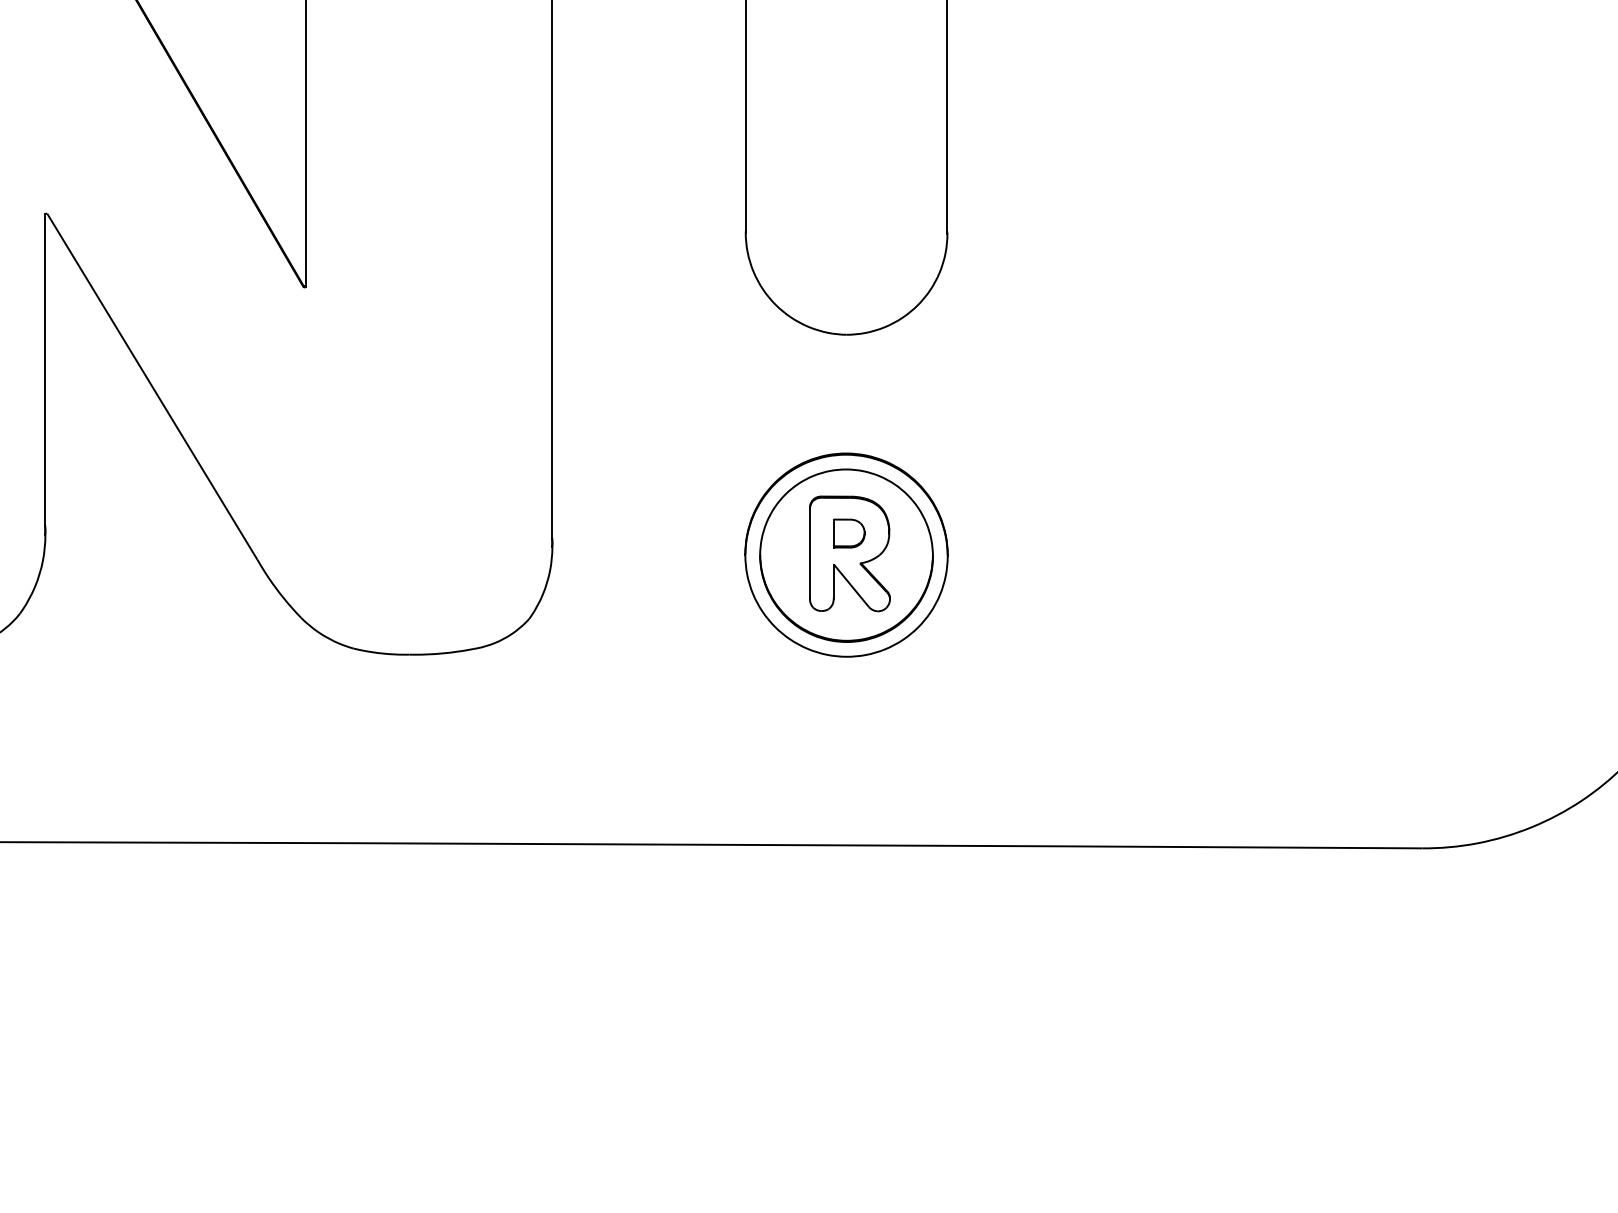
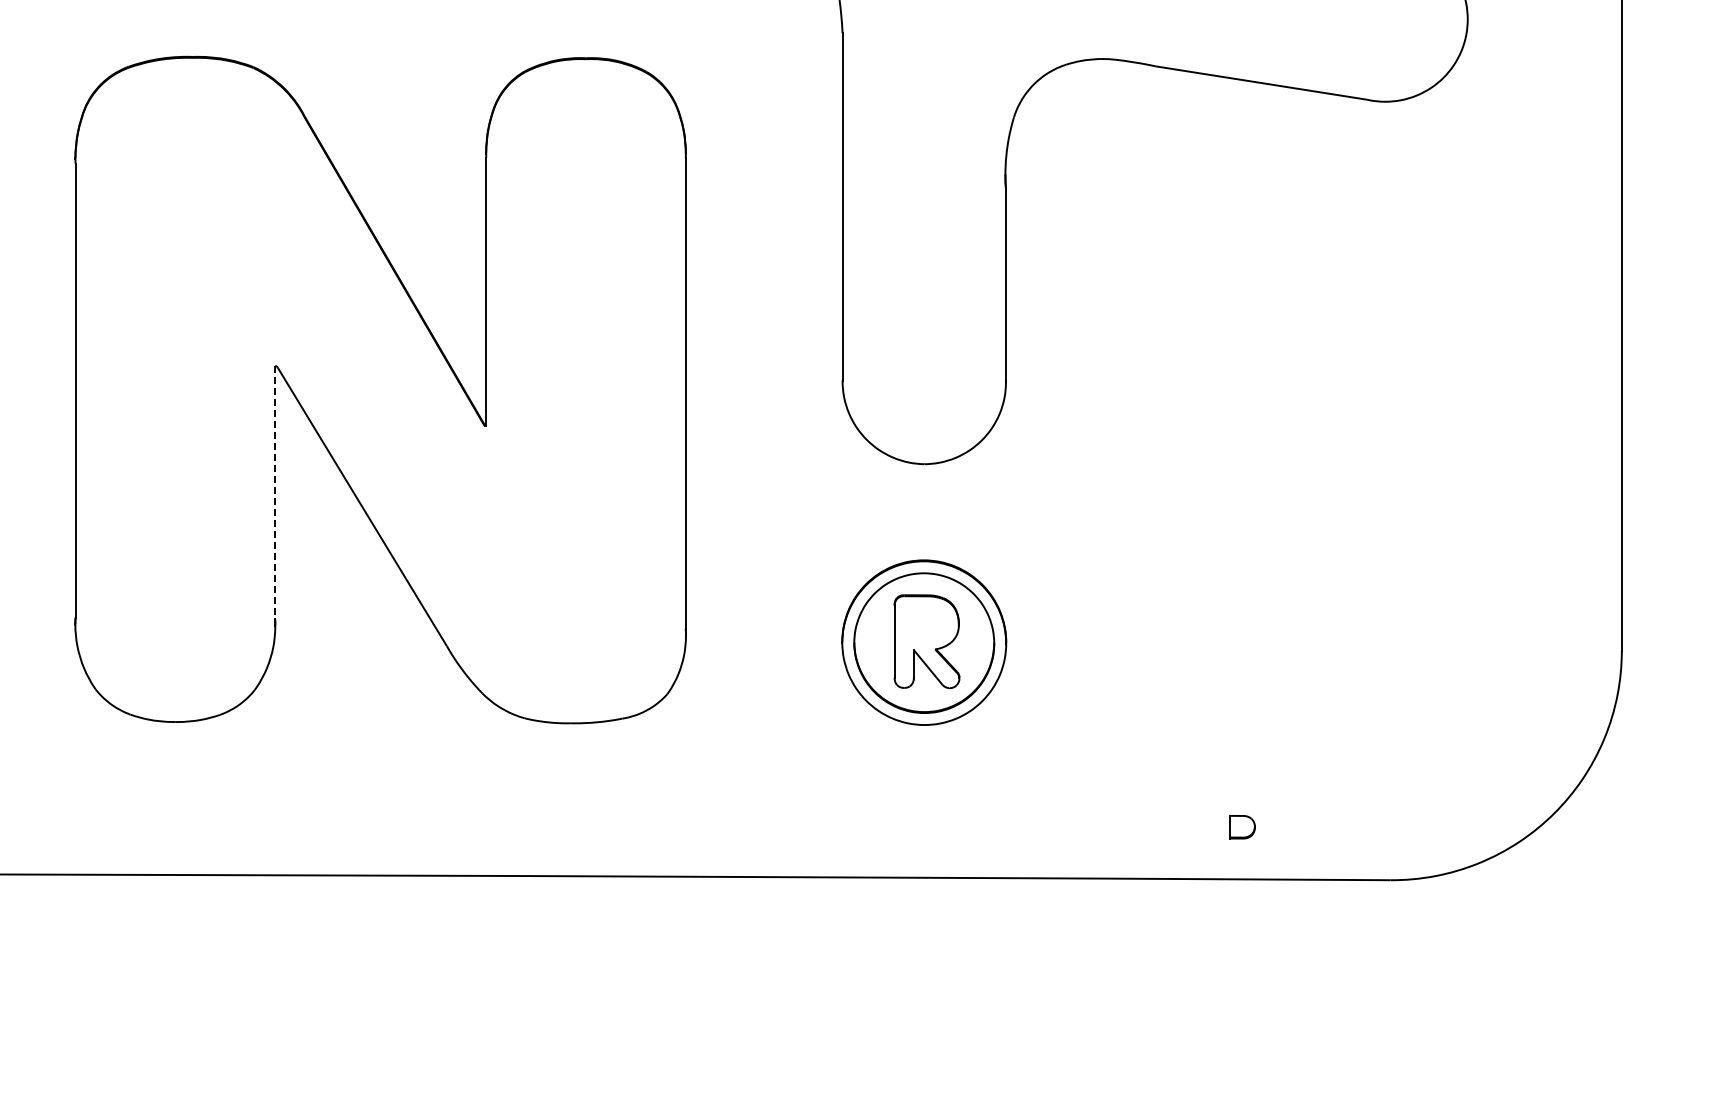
line: (45, 370) -> (275, 493), solid -> dashed
part: (849, 533) -> (1242, 827), moved

